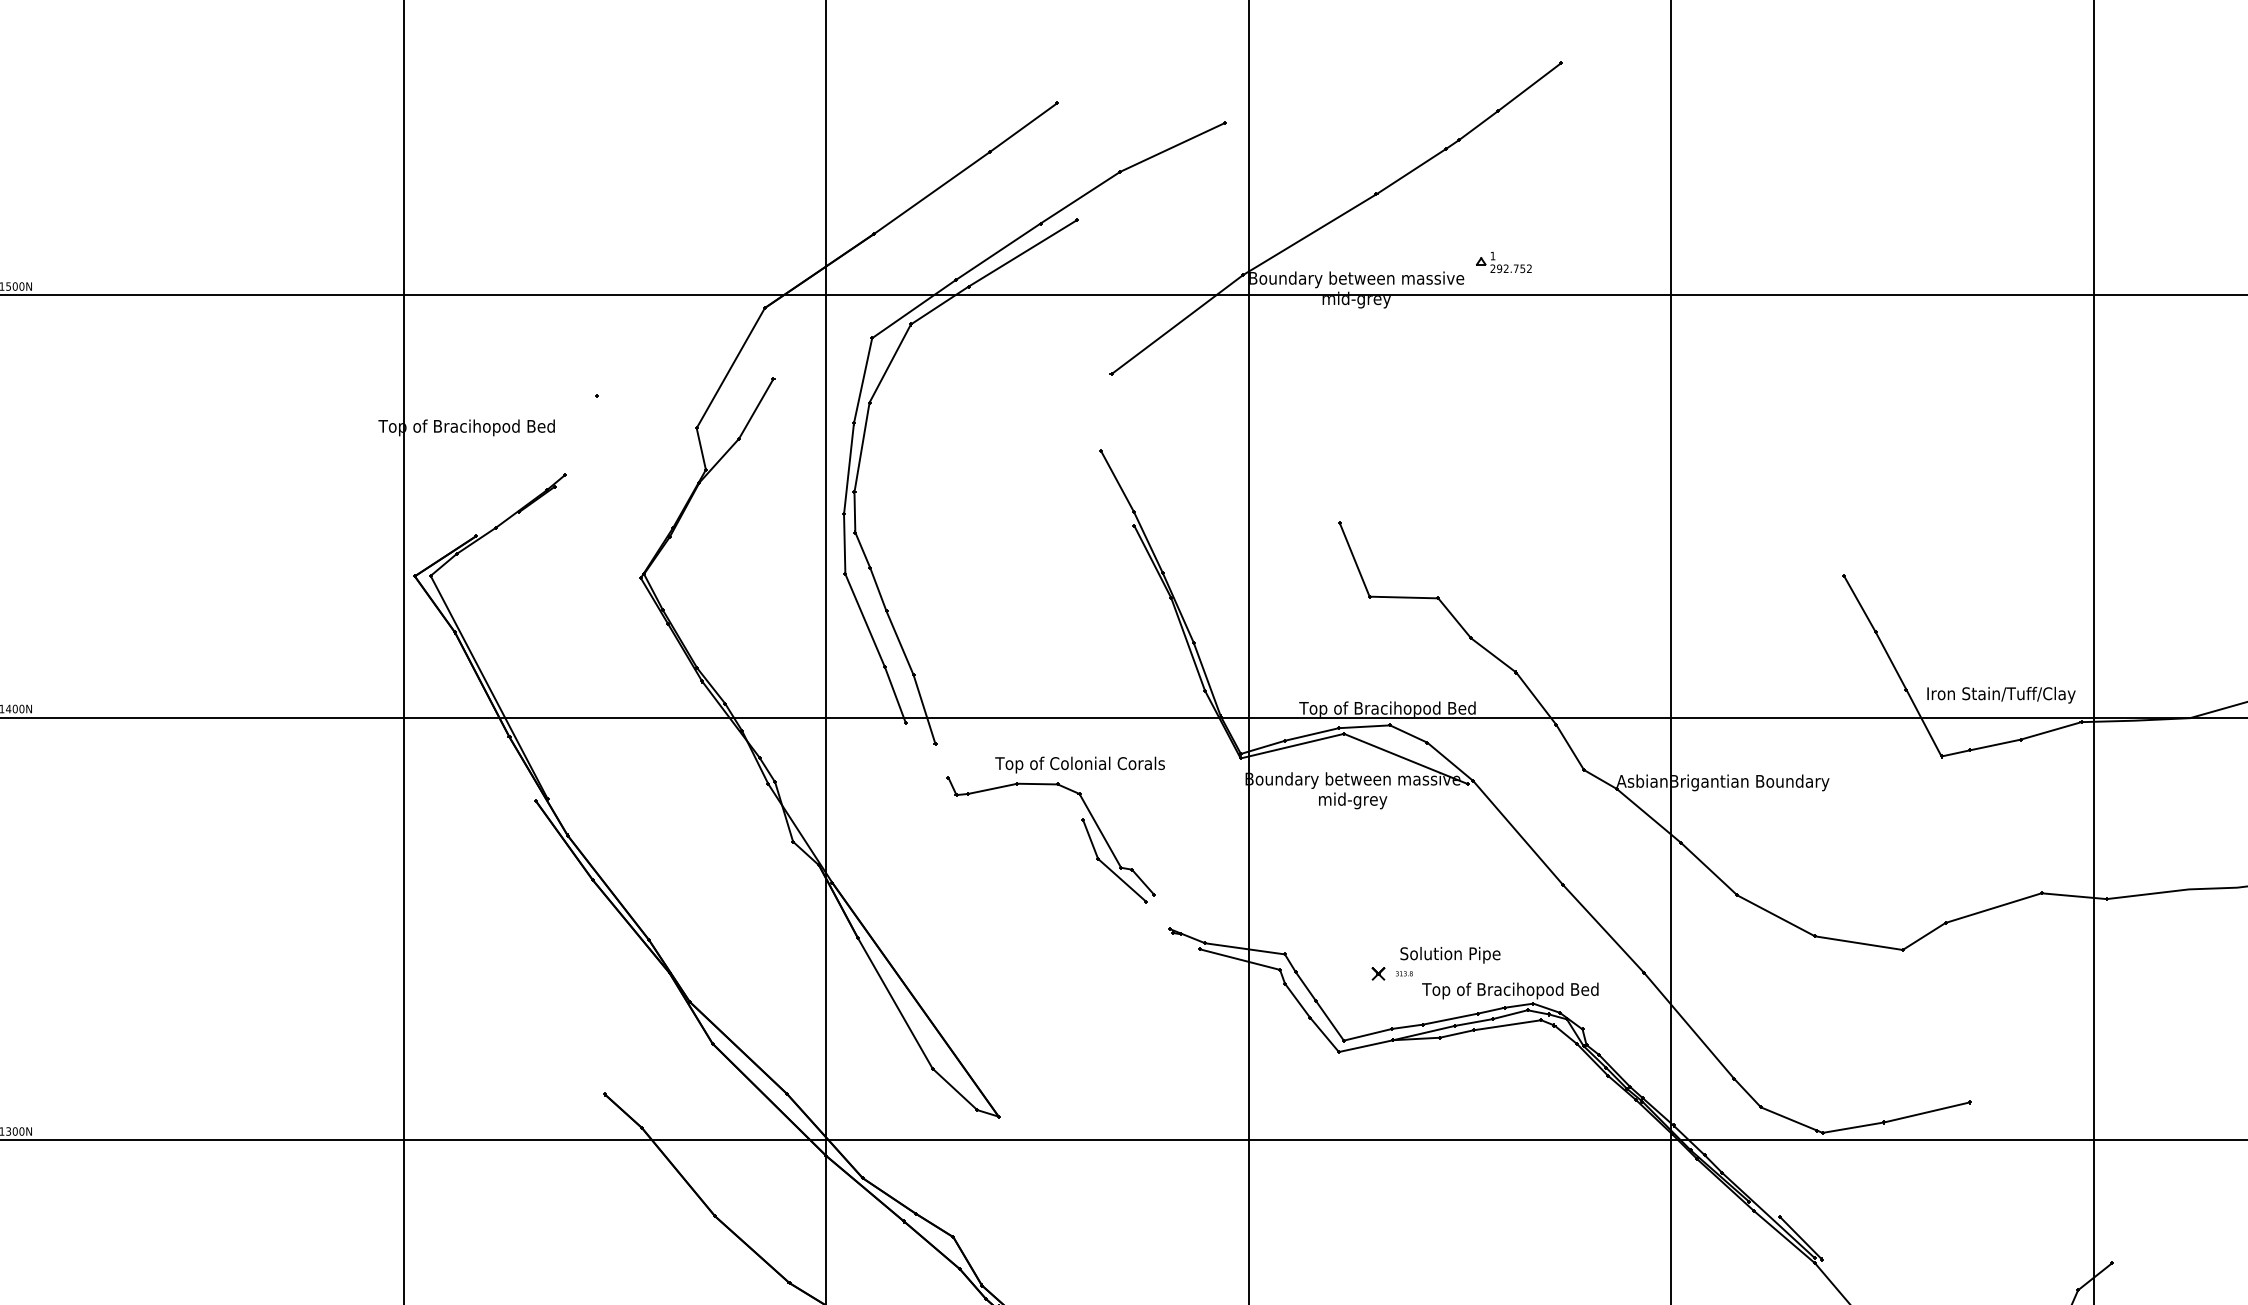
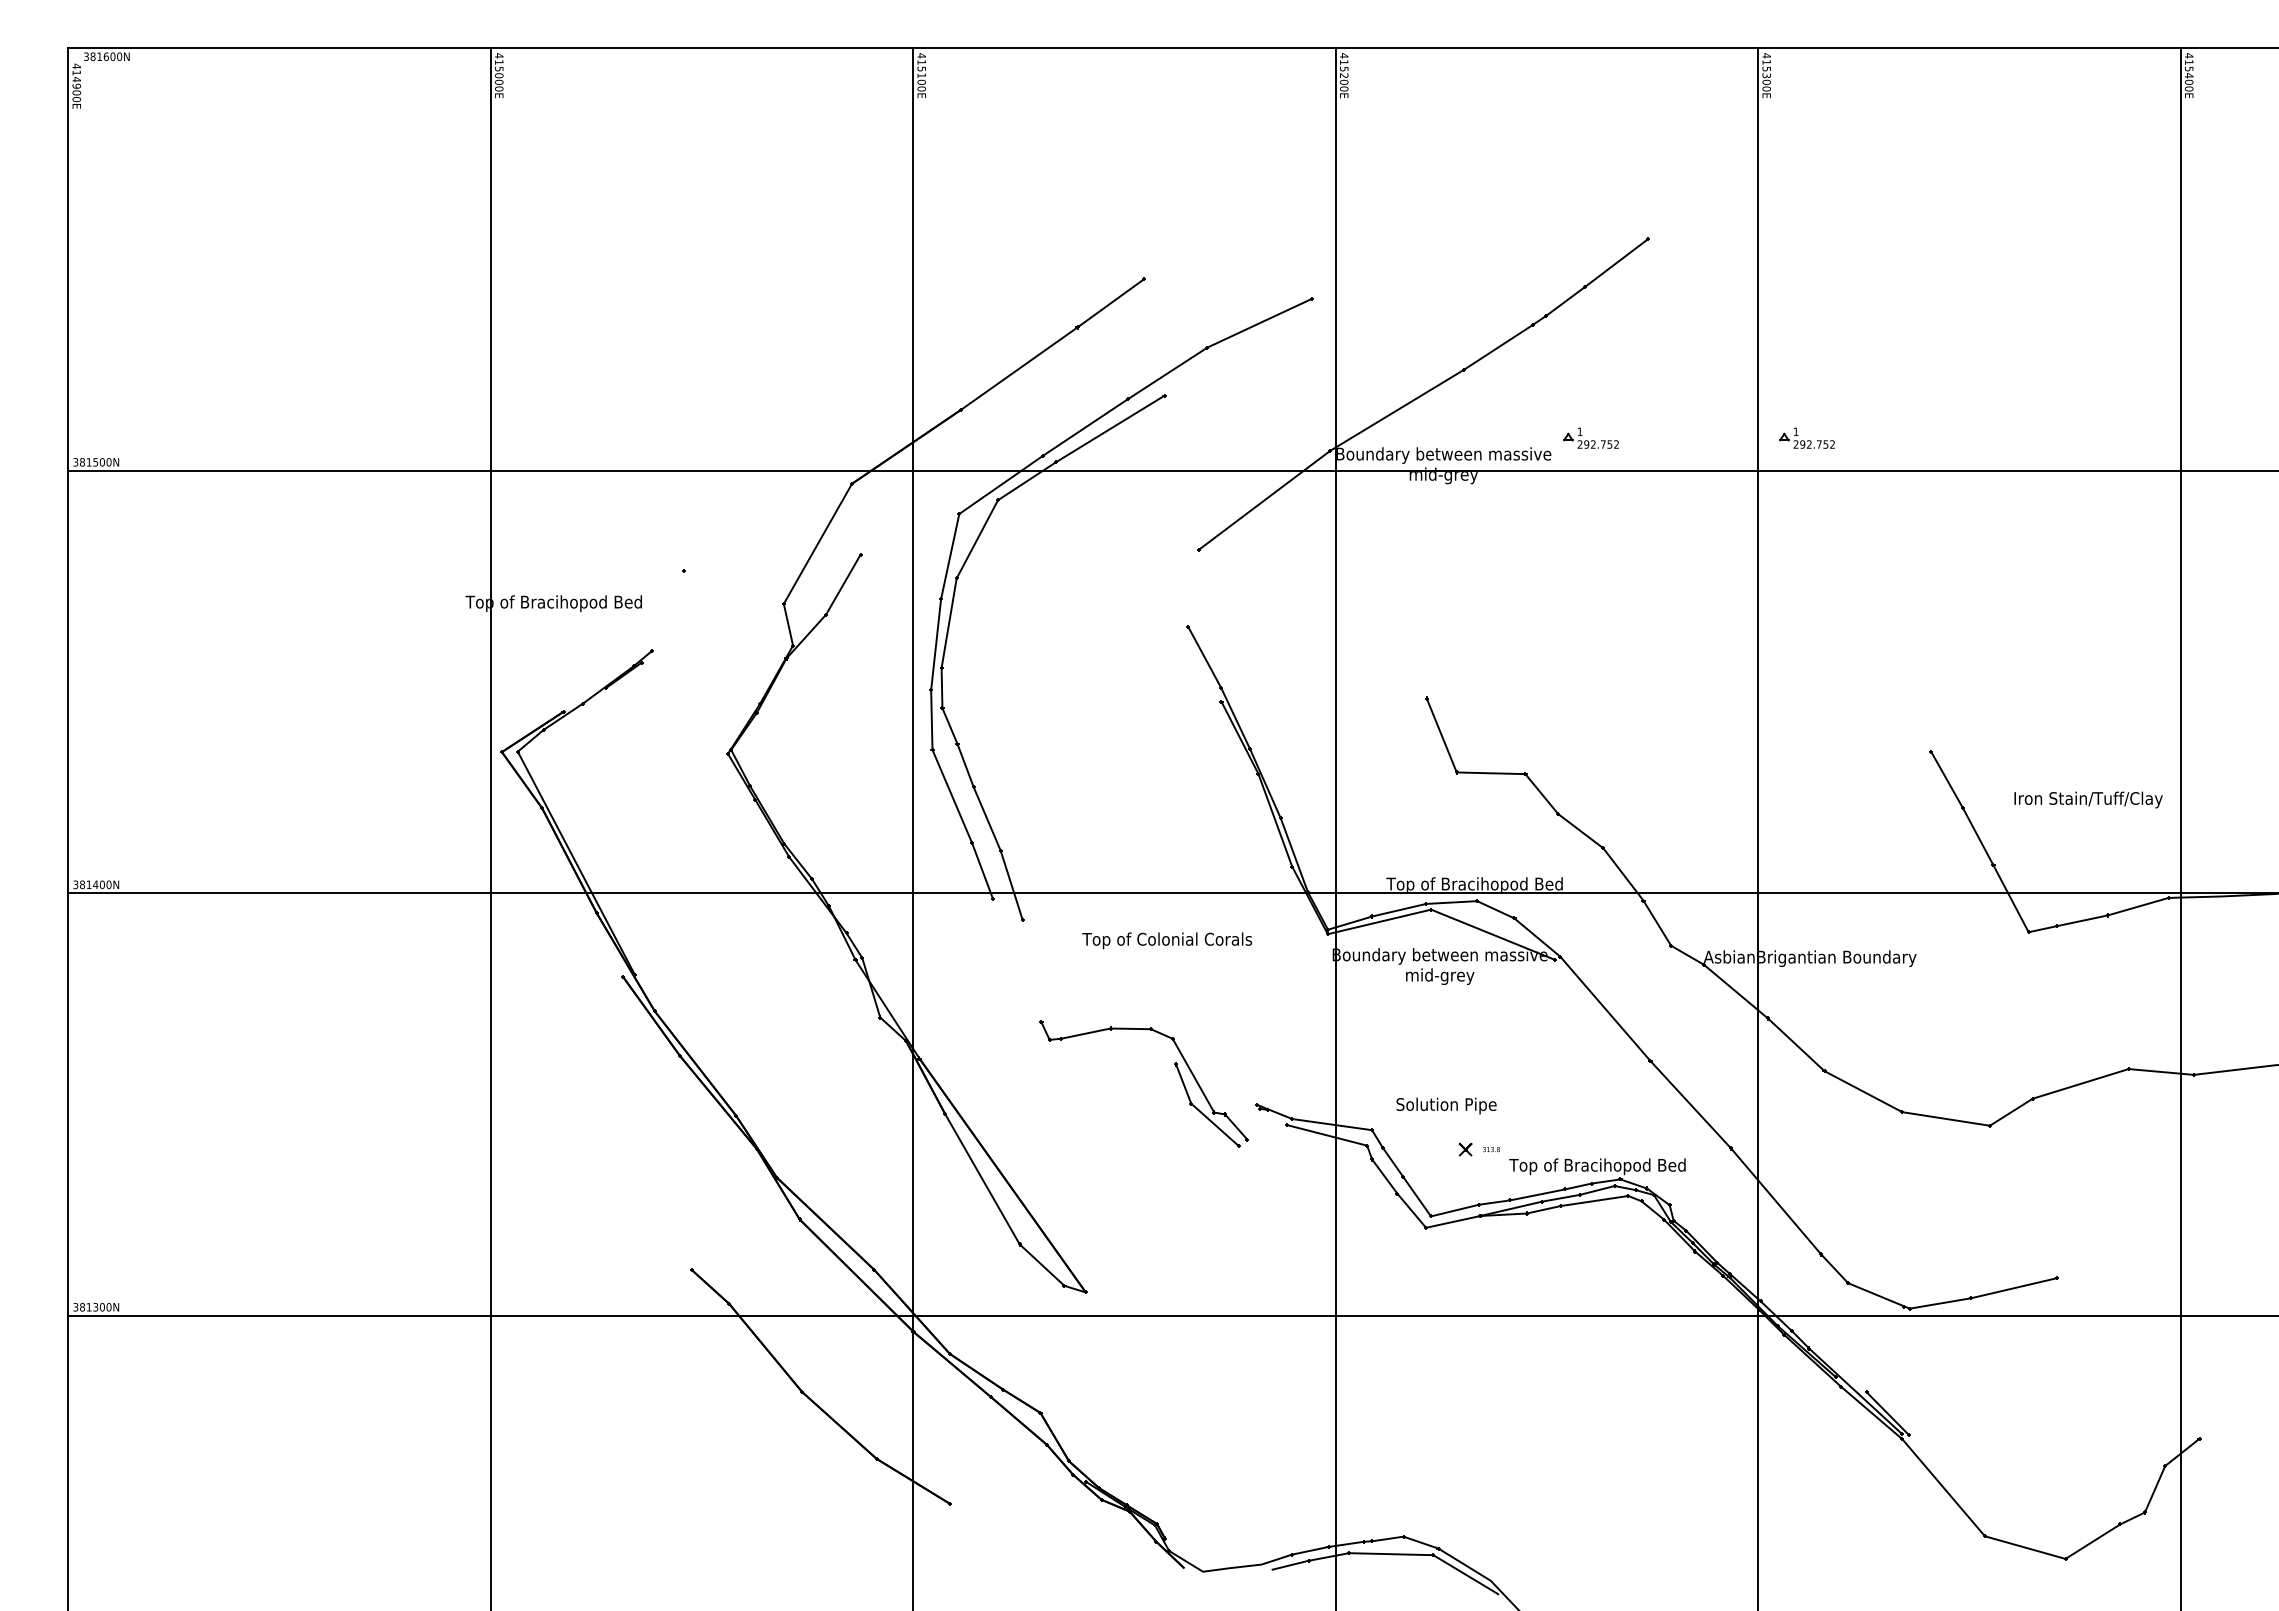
part: (1719, 261) -> (1806, 437), added
text: (2001, 694) -> (2088, 799), moved
part: (1084, 826) -> (1177, 1071), moved
text: (1450, 954) -> (1446, 1105), moved

